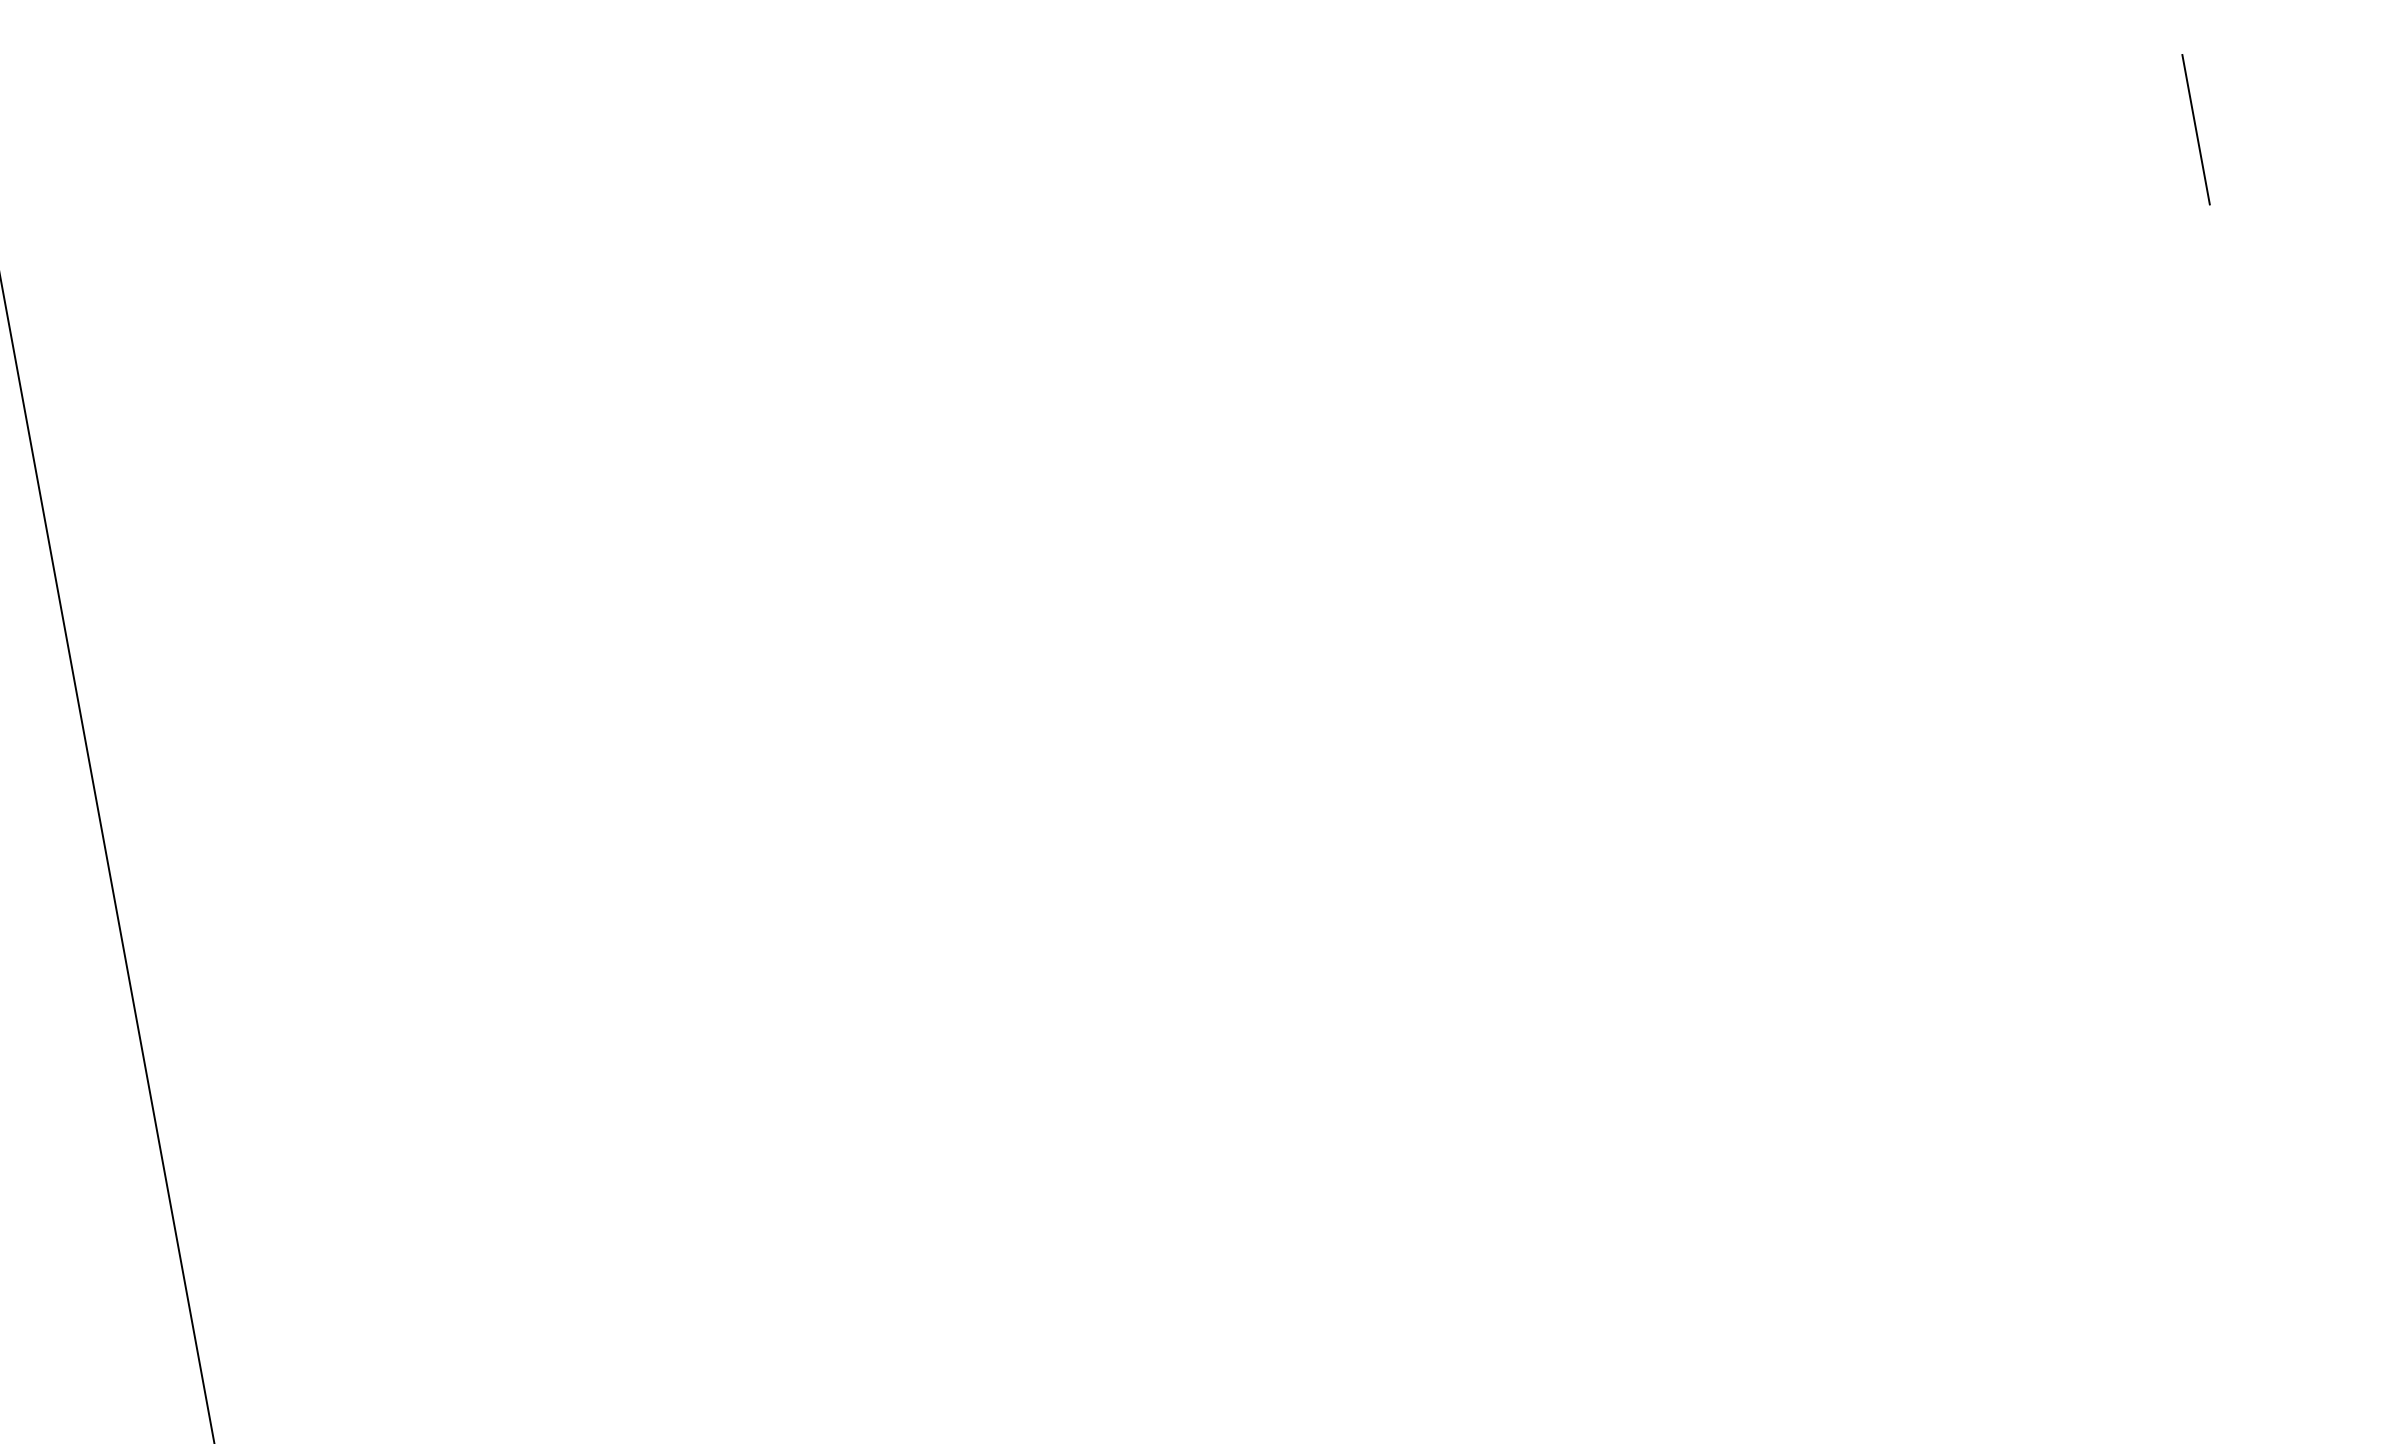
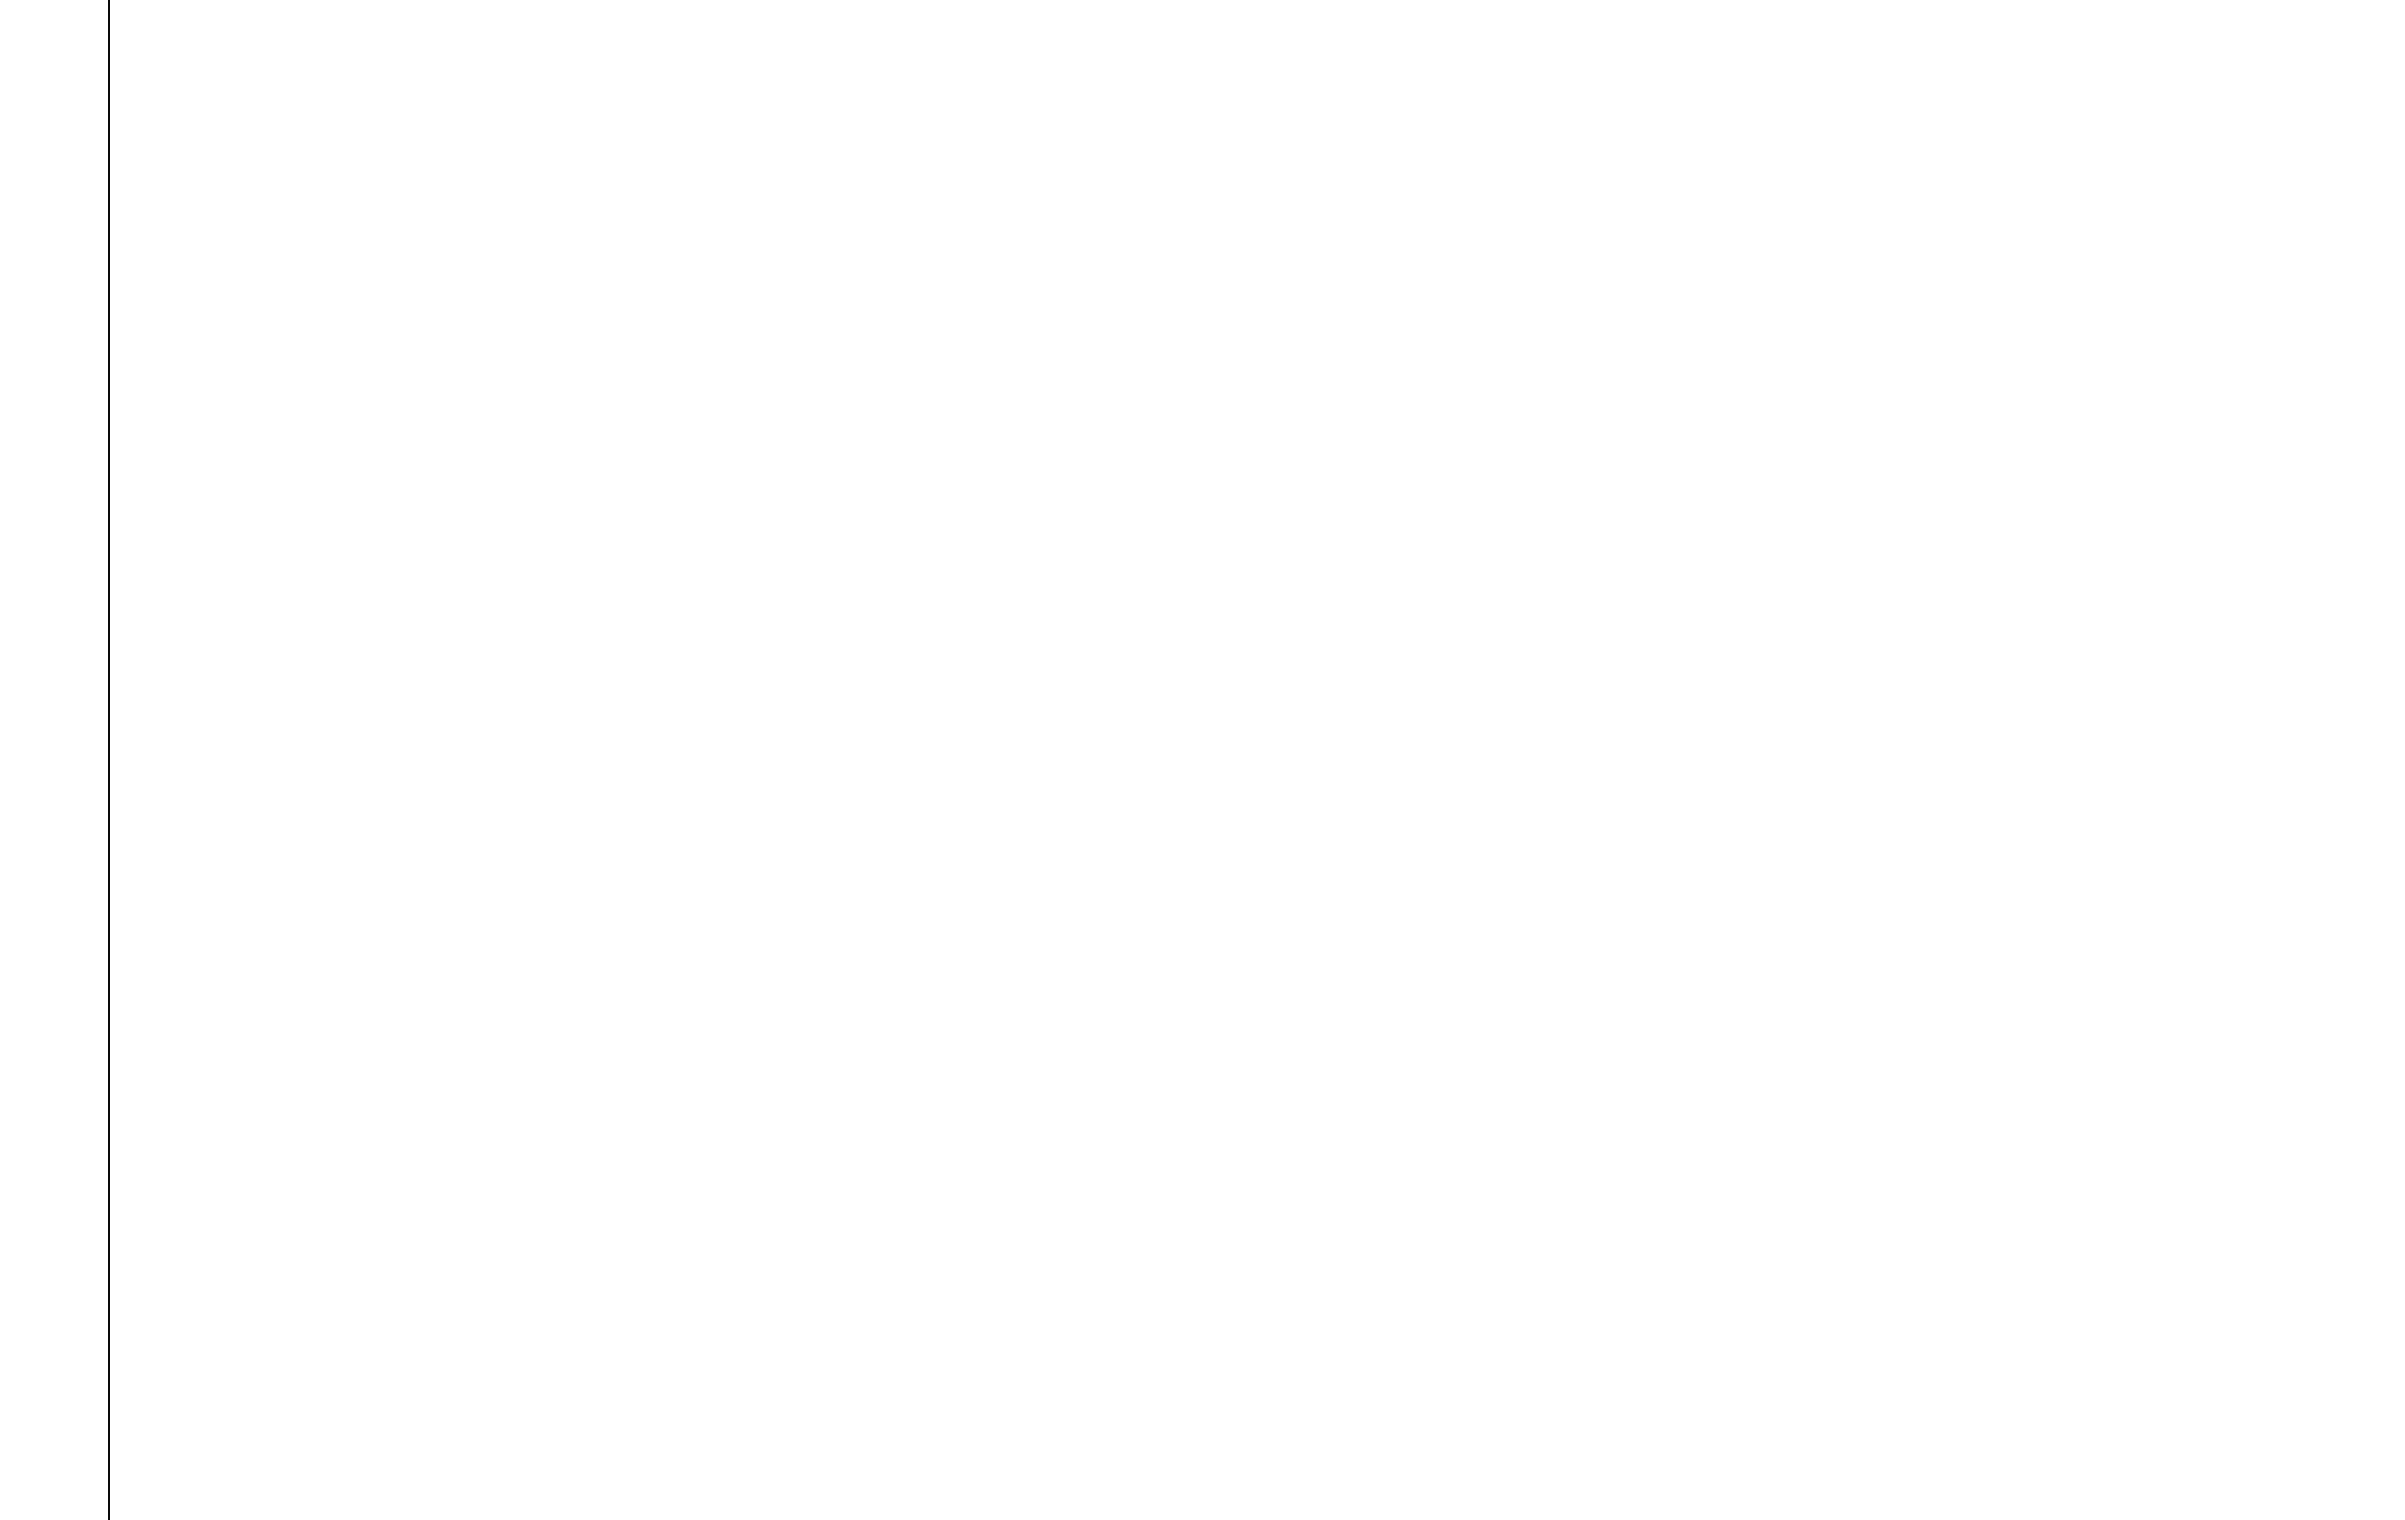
line: (2196, 130) -> (2295, 310), removed

